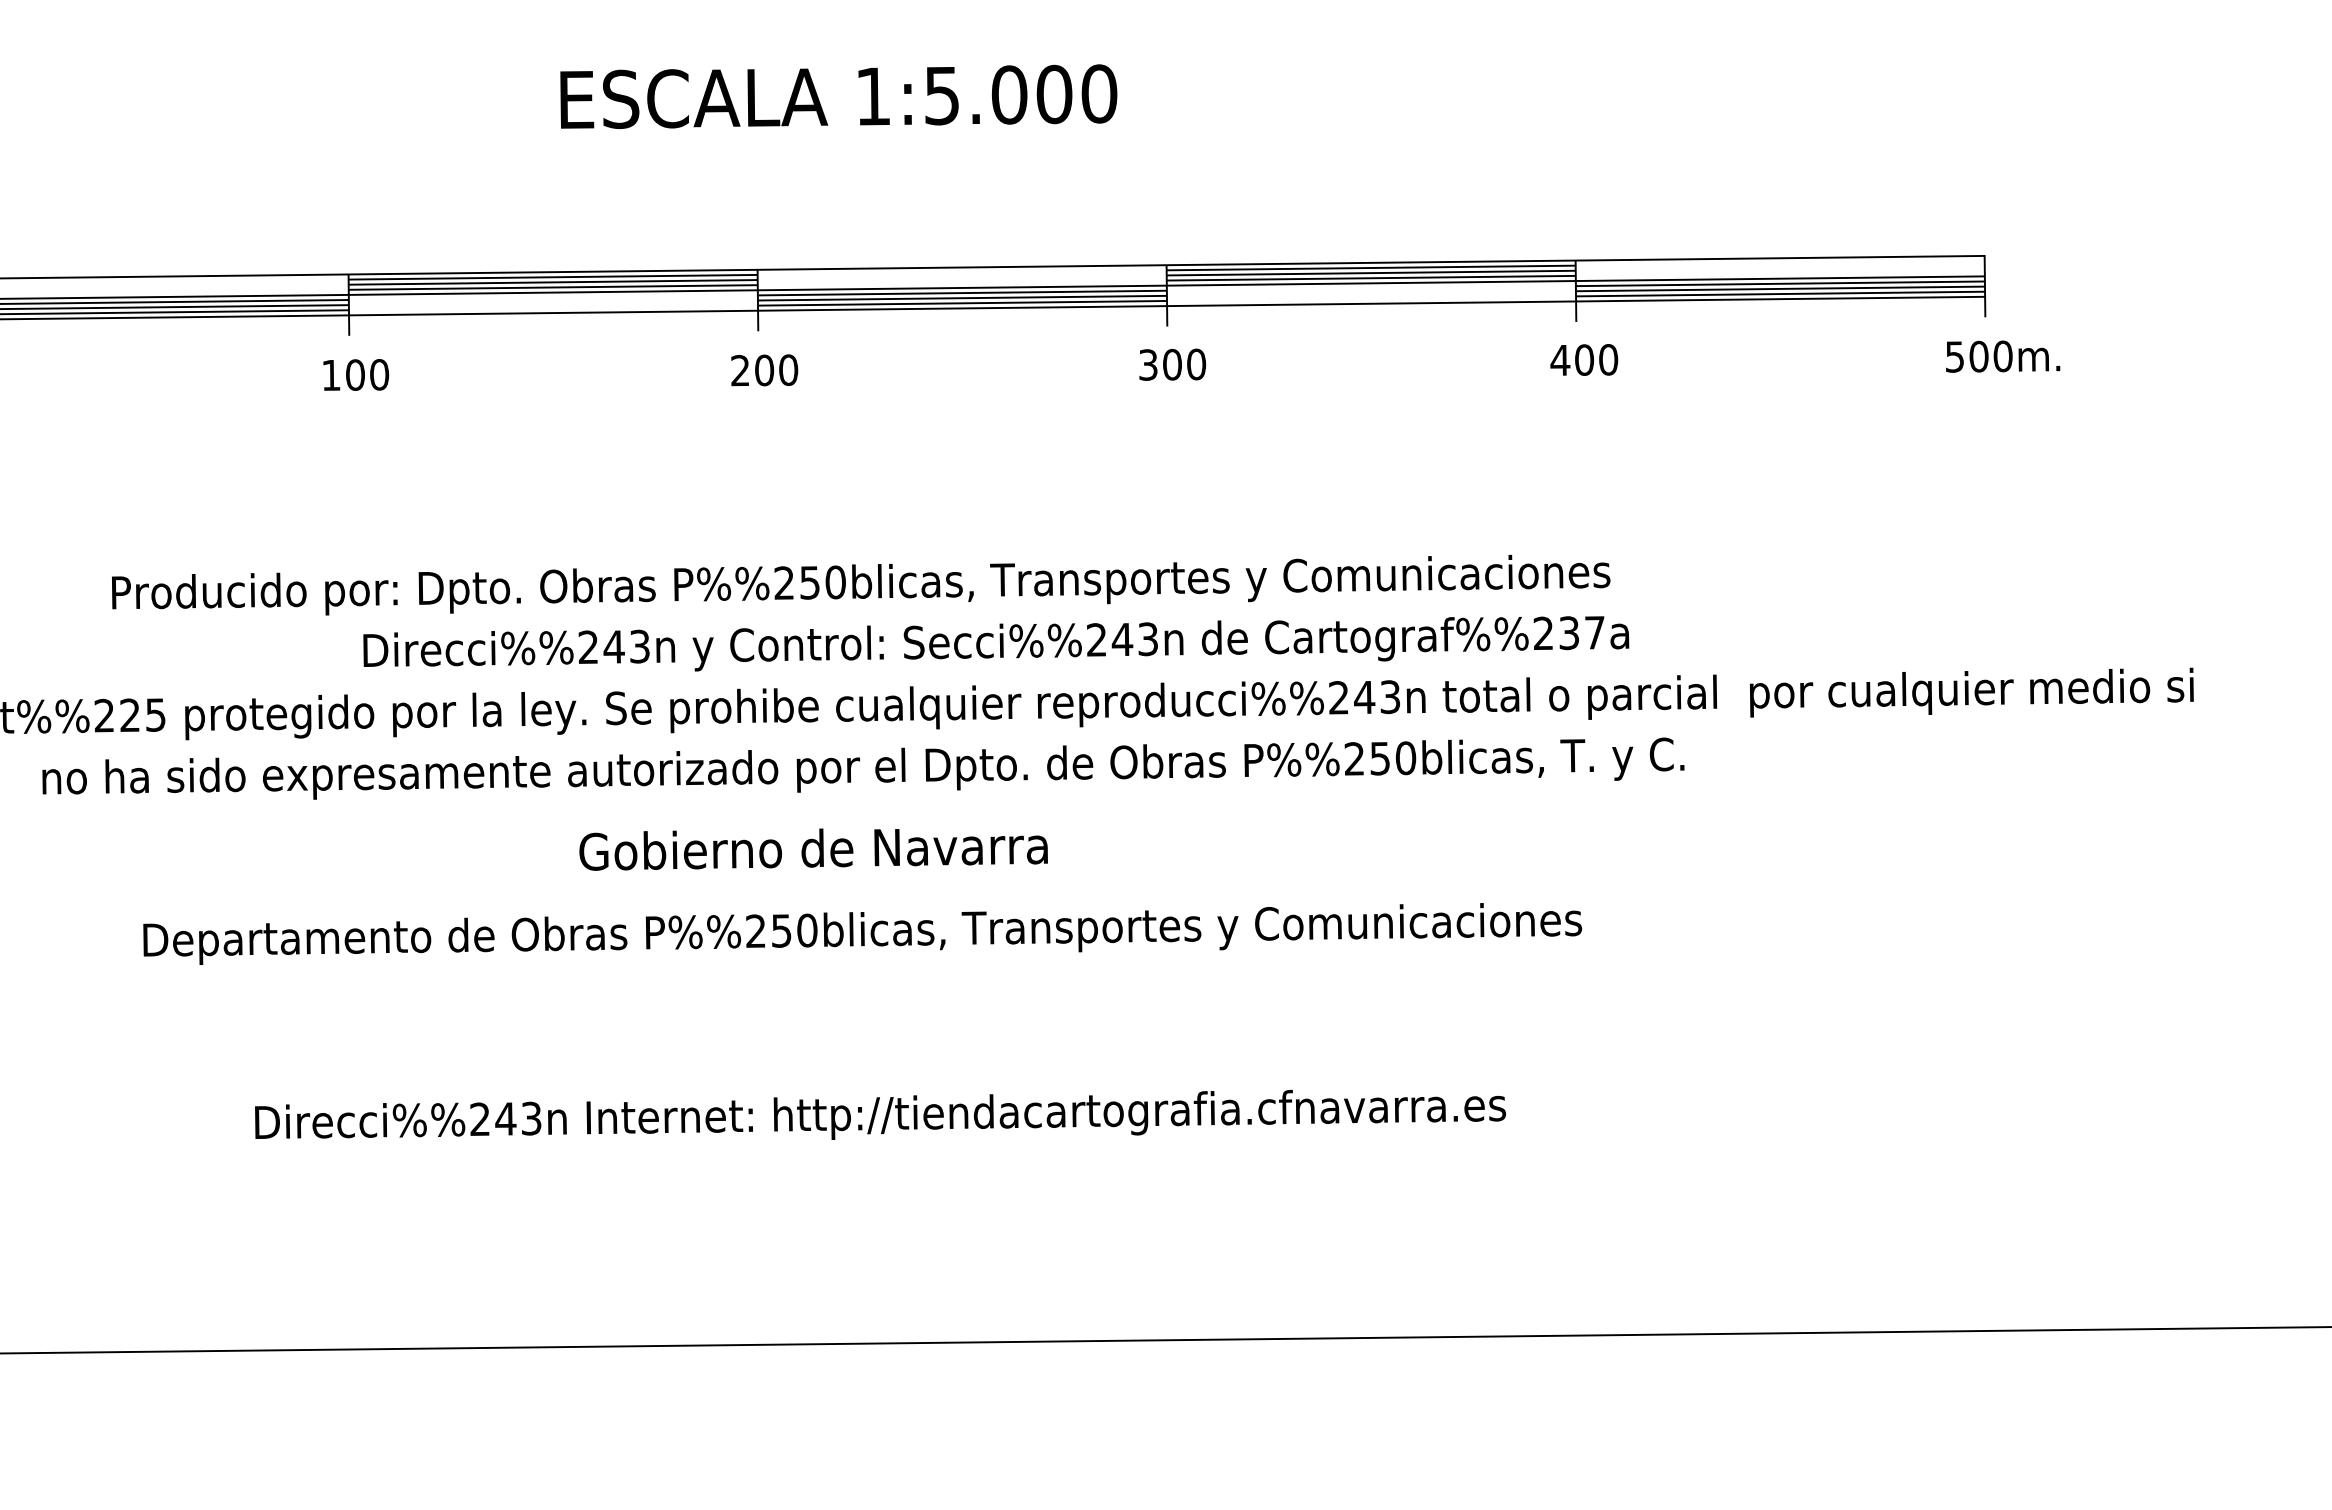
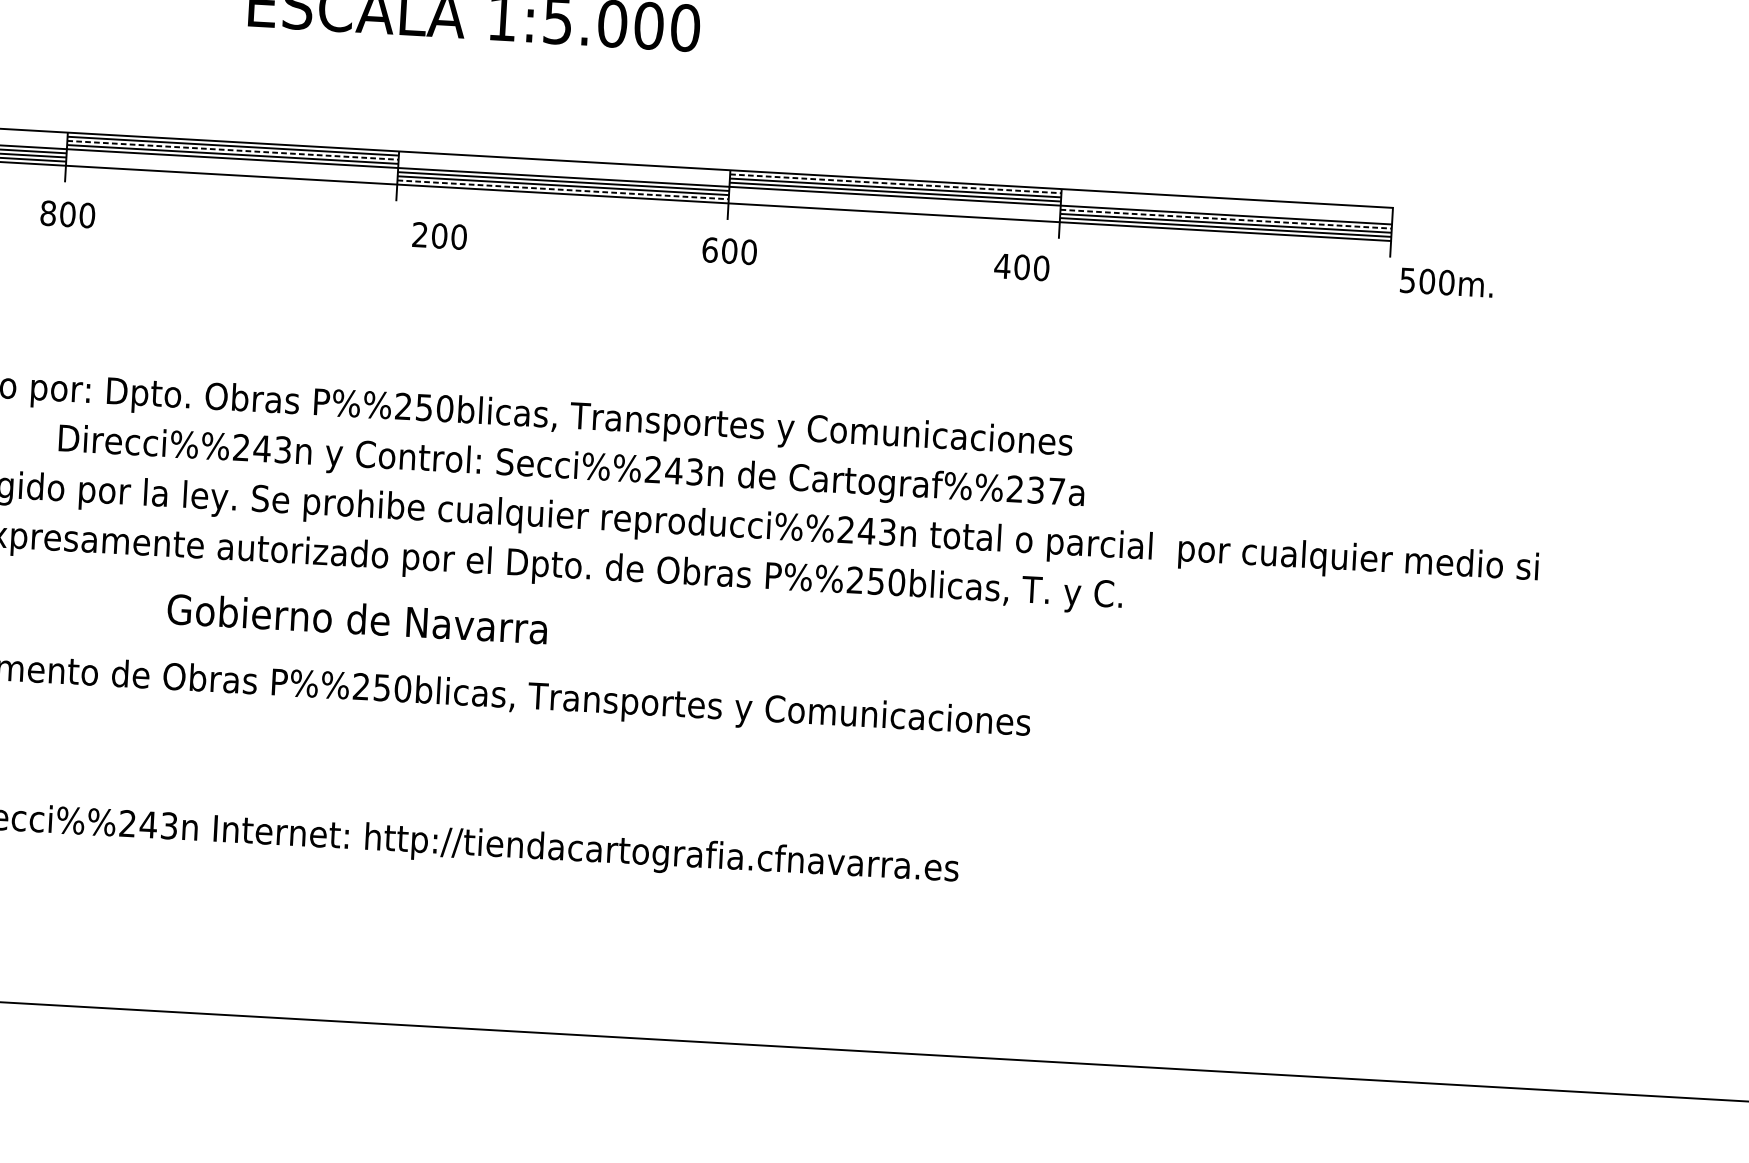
line: (1371, 268) -> (896, 184), solid -> dashed
line: (553, 282) -> (233, 150), solid -> dashed
line: (1780, 283) -> (1226, 218), solid -> dashed
line: (962, 303) -> (563, 190), solid -> dashed
text: (2003, 356) -> (1447, 282), moved
text: (1584, 359) -> (1022, 266), moved
text: (1148, 364) -> (710, 249), 300 -> 600
text: (764, 370) -> (439, 236), moved
text: (331, 375) -> (48, 213), 100 -> 800
text: (813, 849) -> (357, 619), moved

